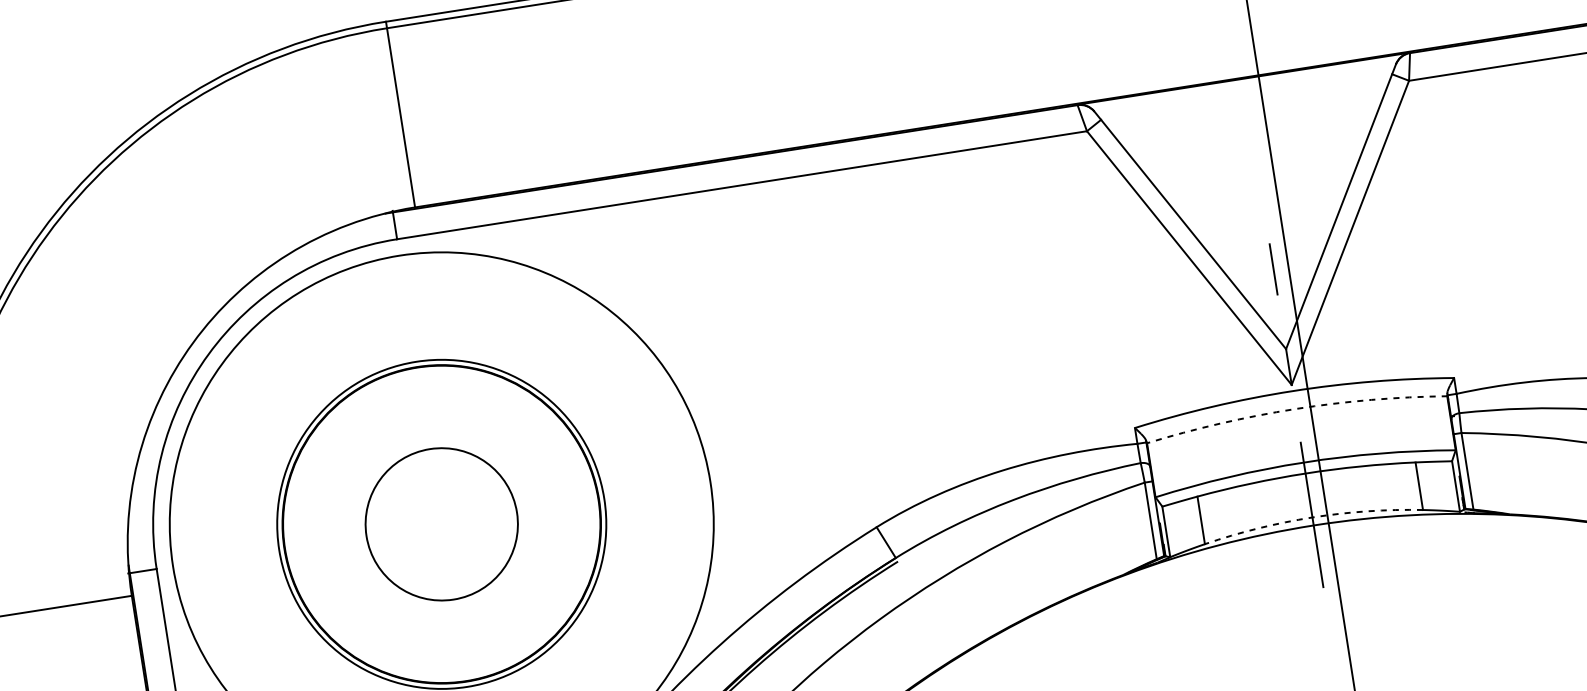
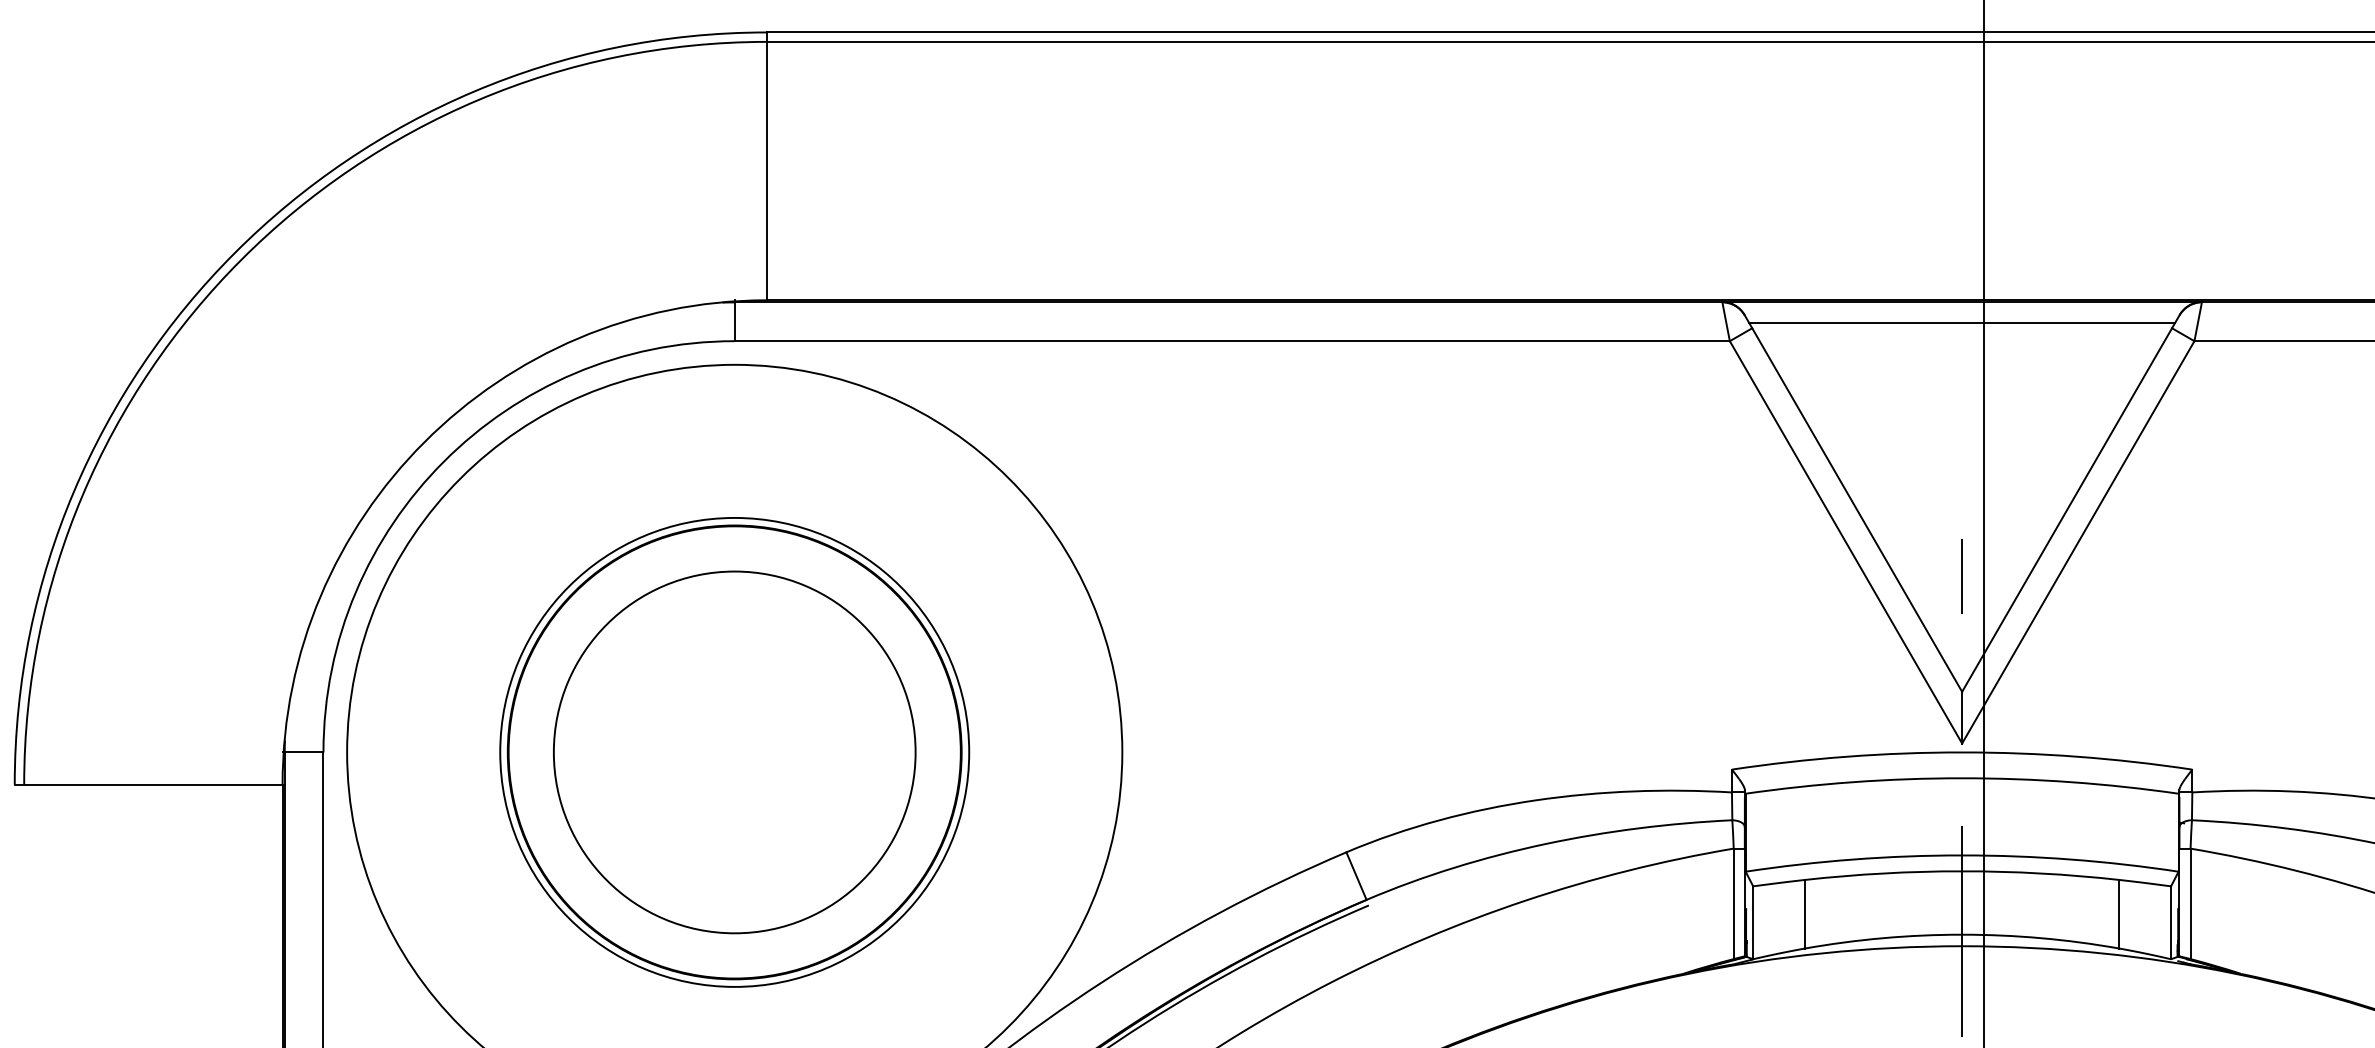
line: (1245, 93) -> (1961, 323), added
arc: (1295, 409) -> (1962, 778), dashed -> solid
arc: (1312, 517) -> (1962, 934), dashed -> solid
circle: (441, 524) -> (734, 752), size x1.67

